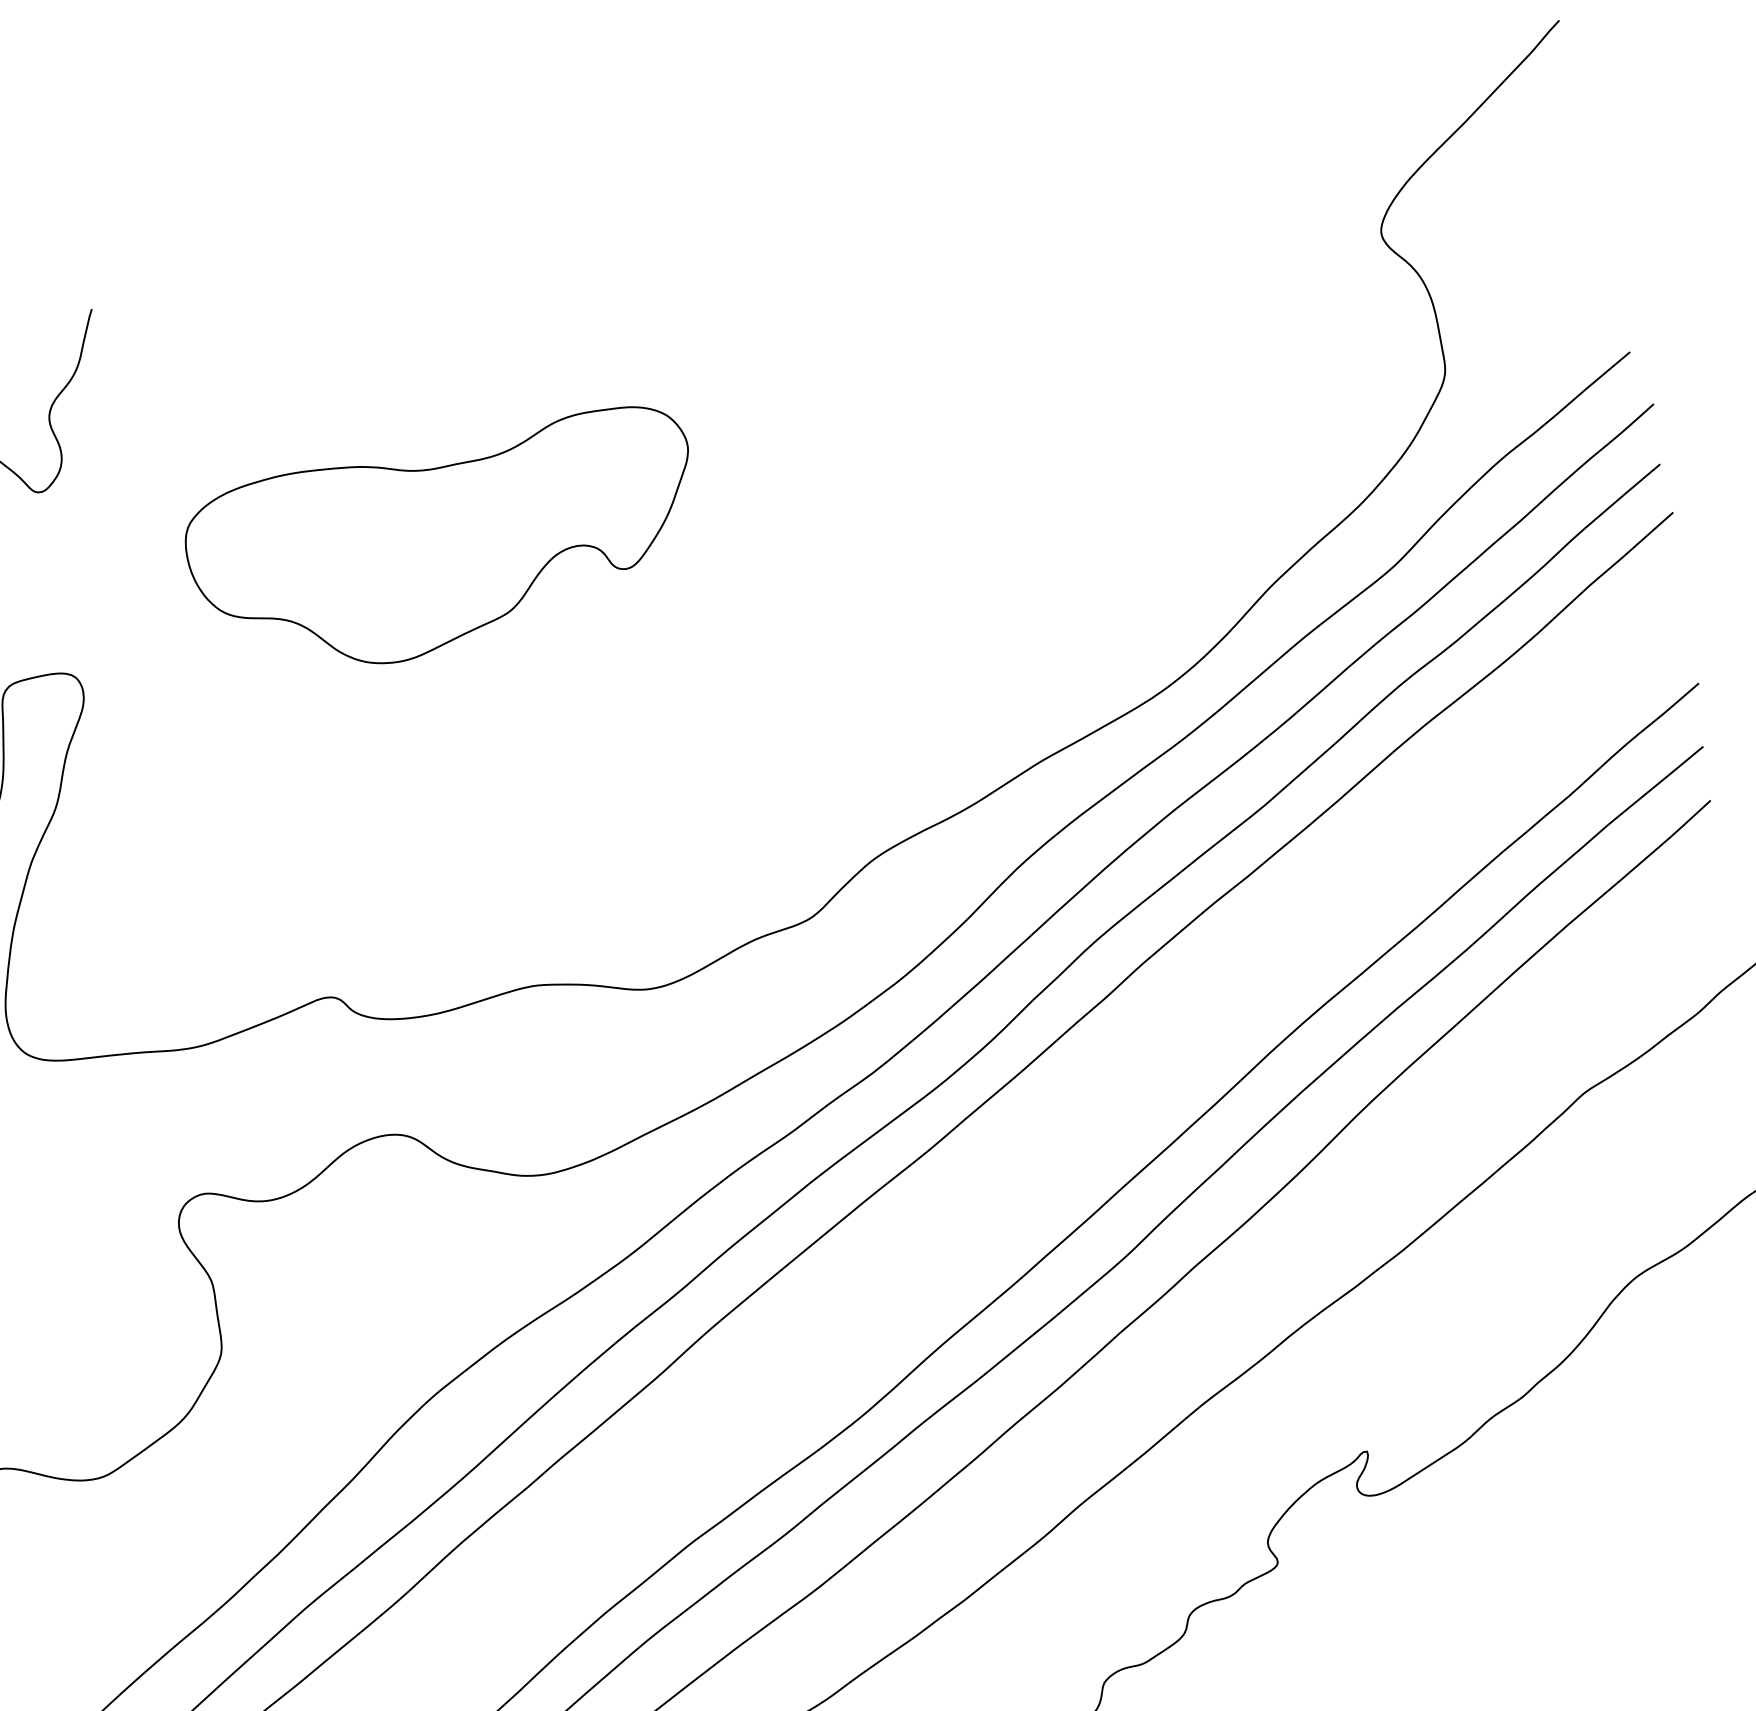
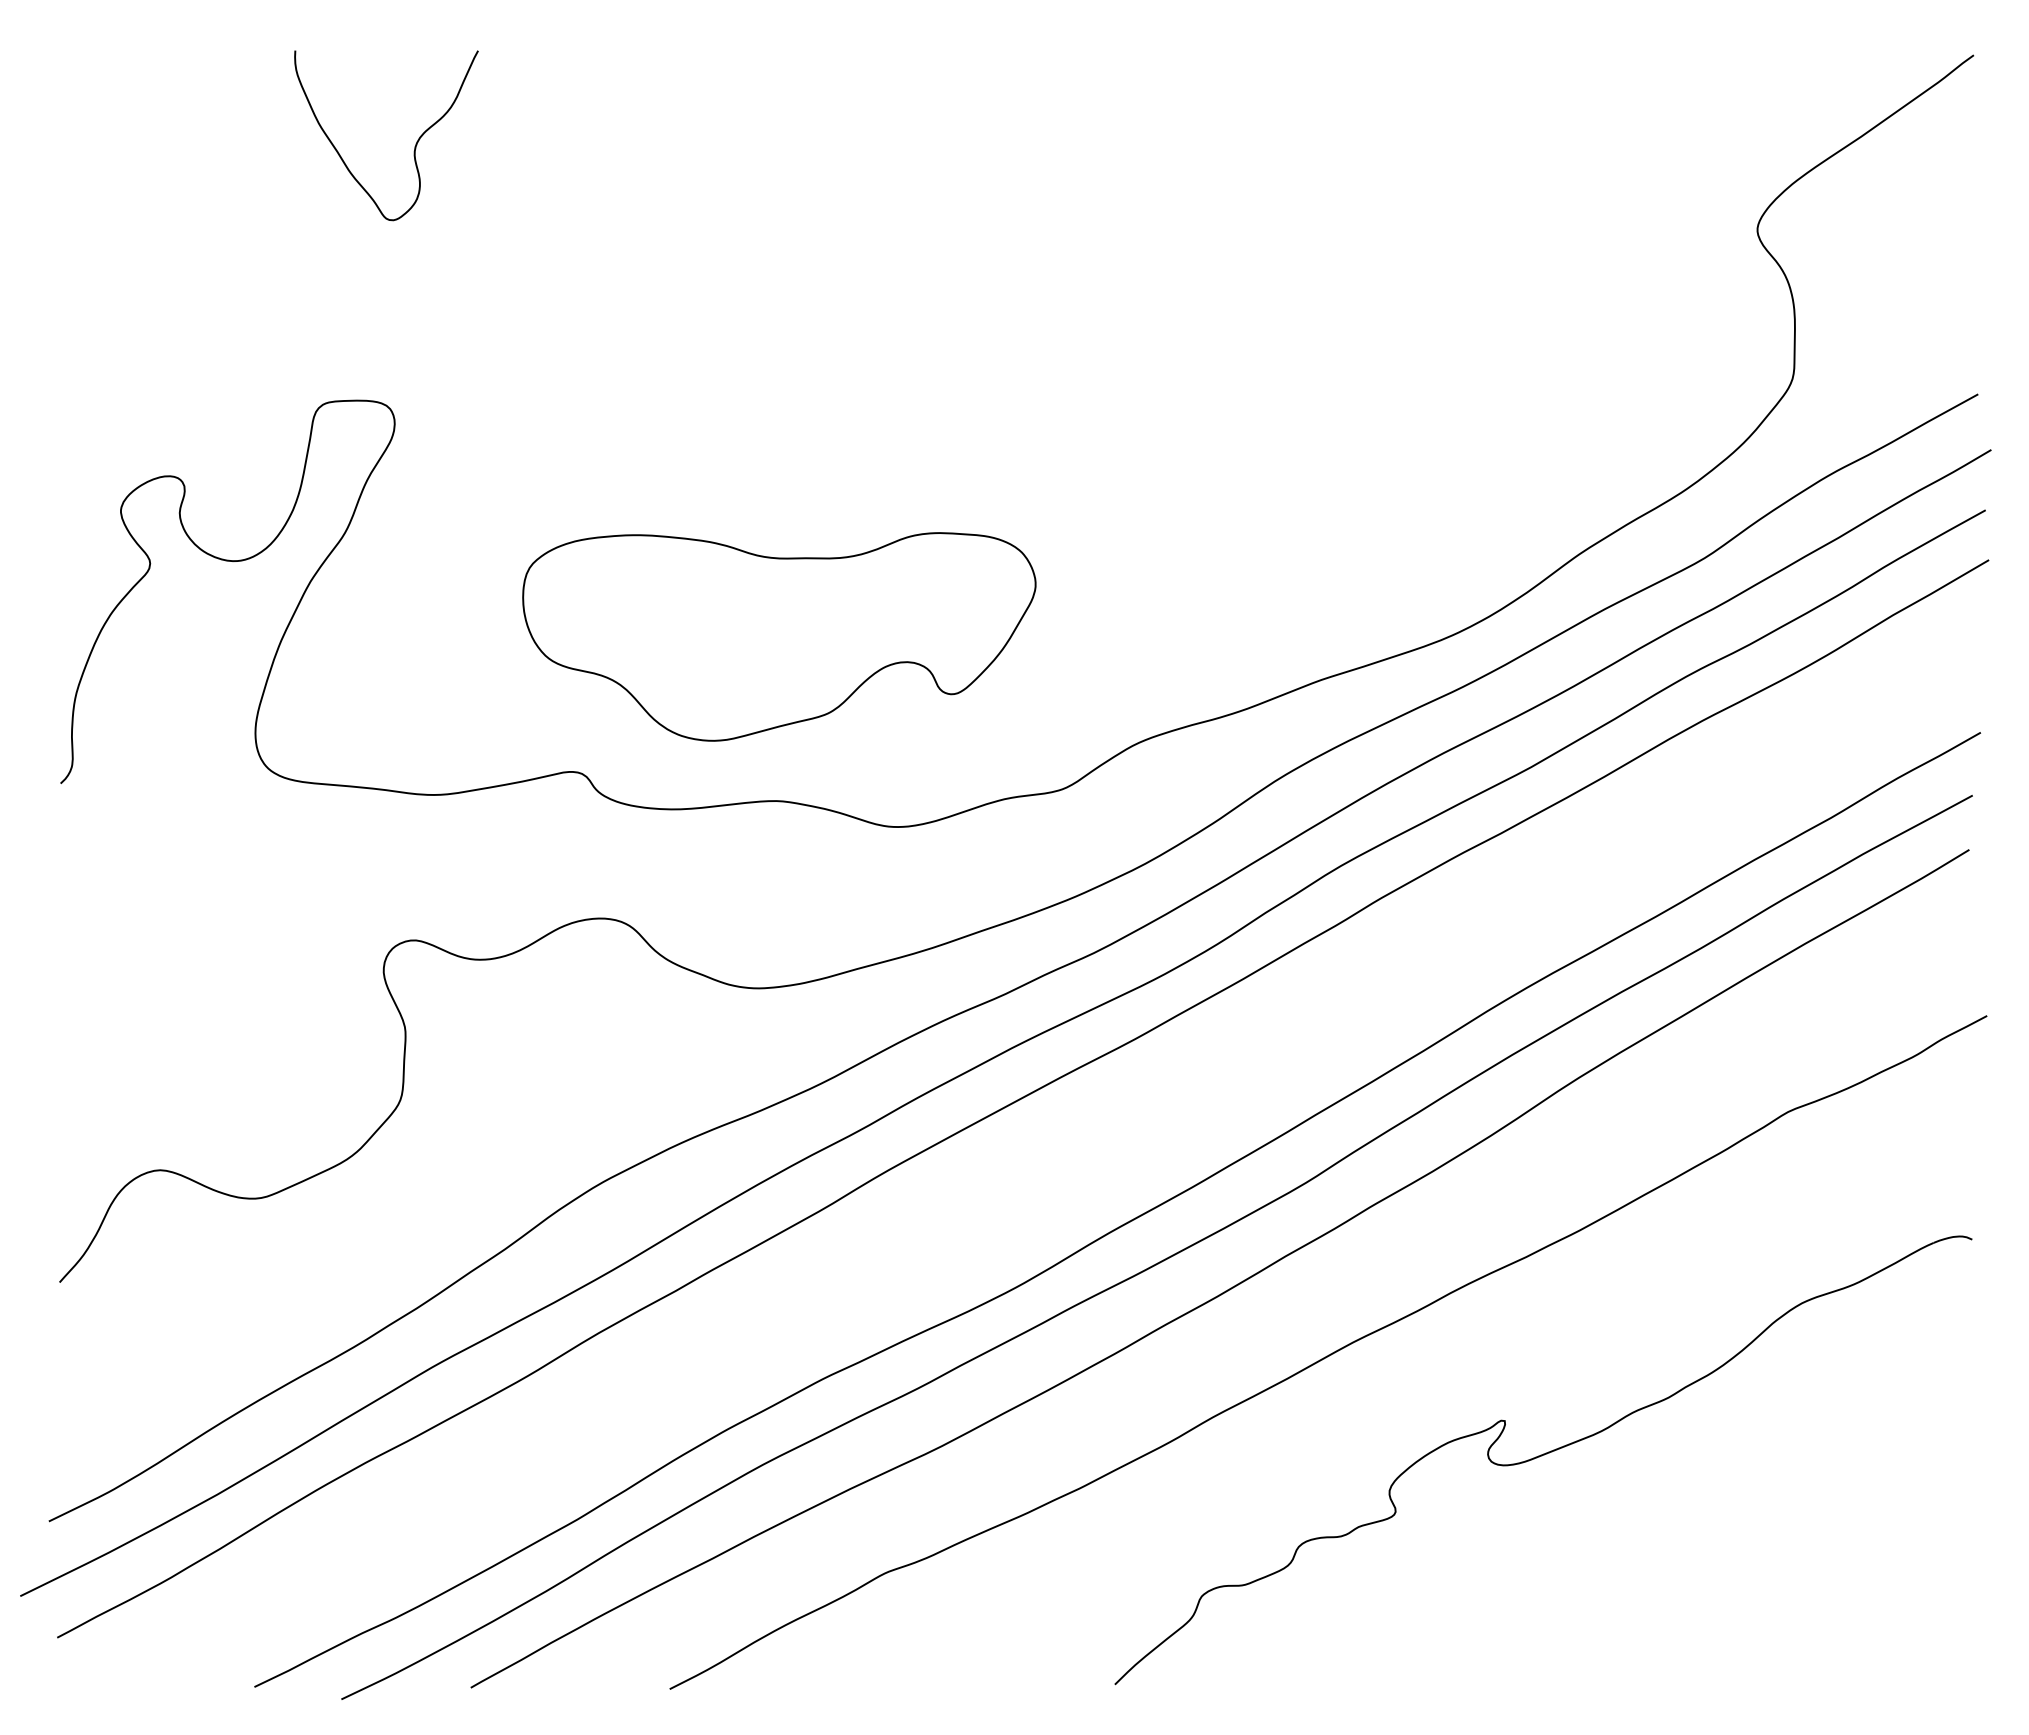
part: (446, 545) -> (779, 636), moved

